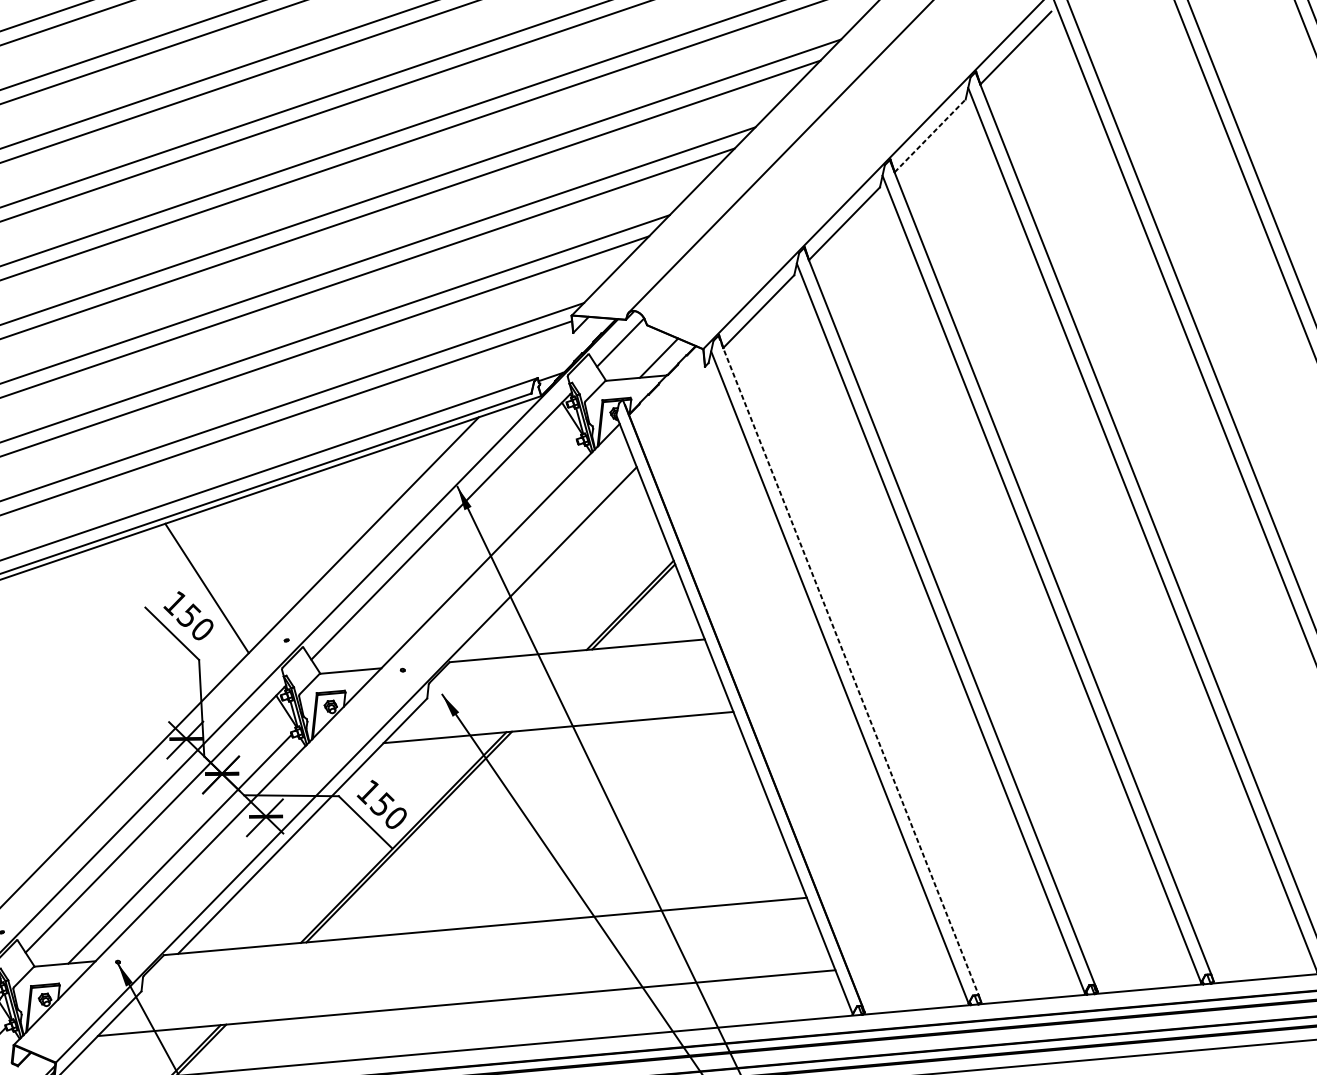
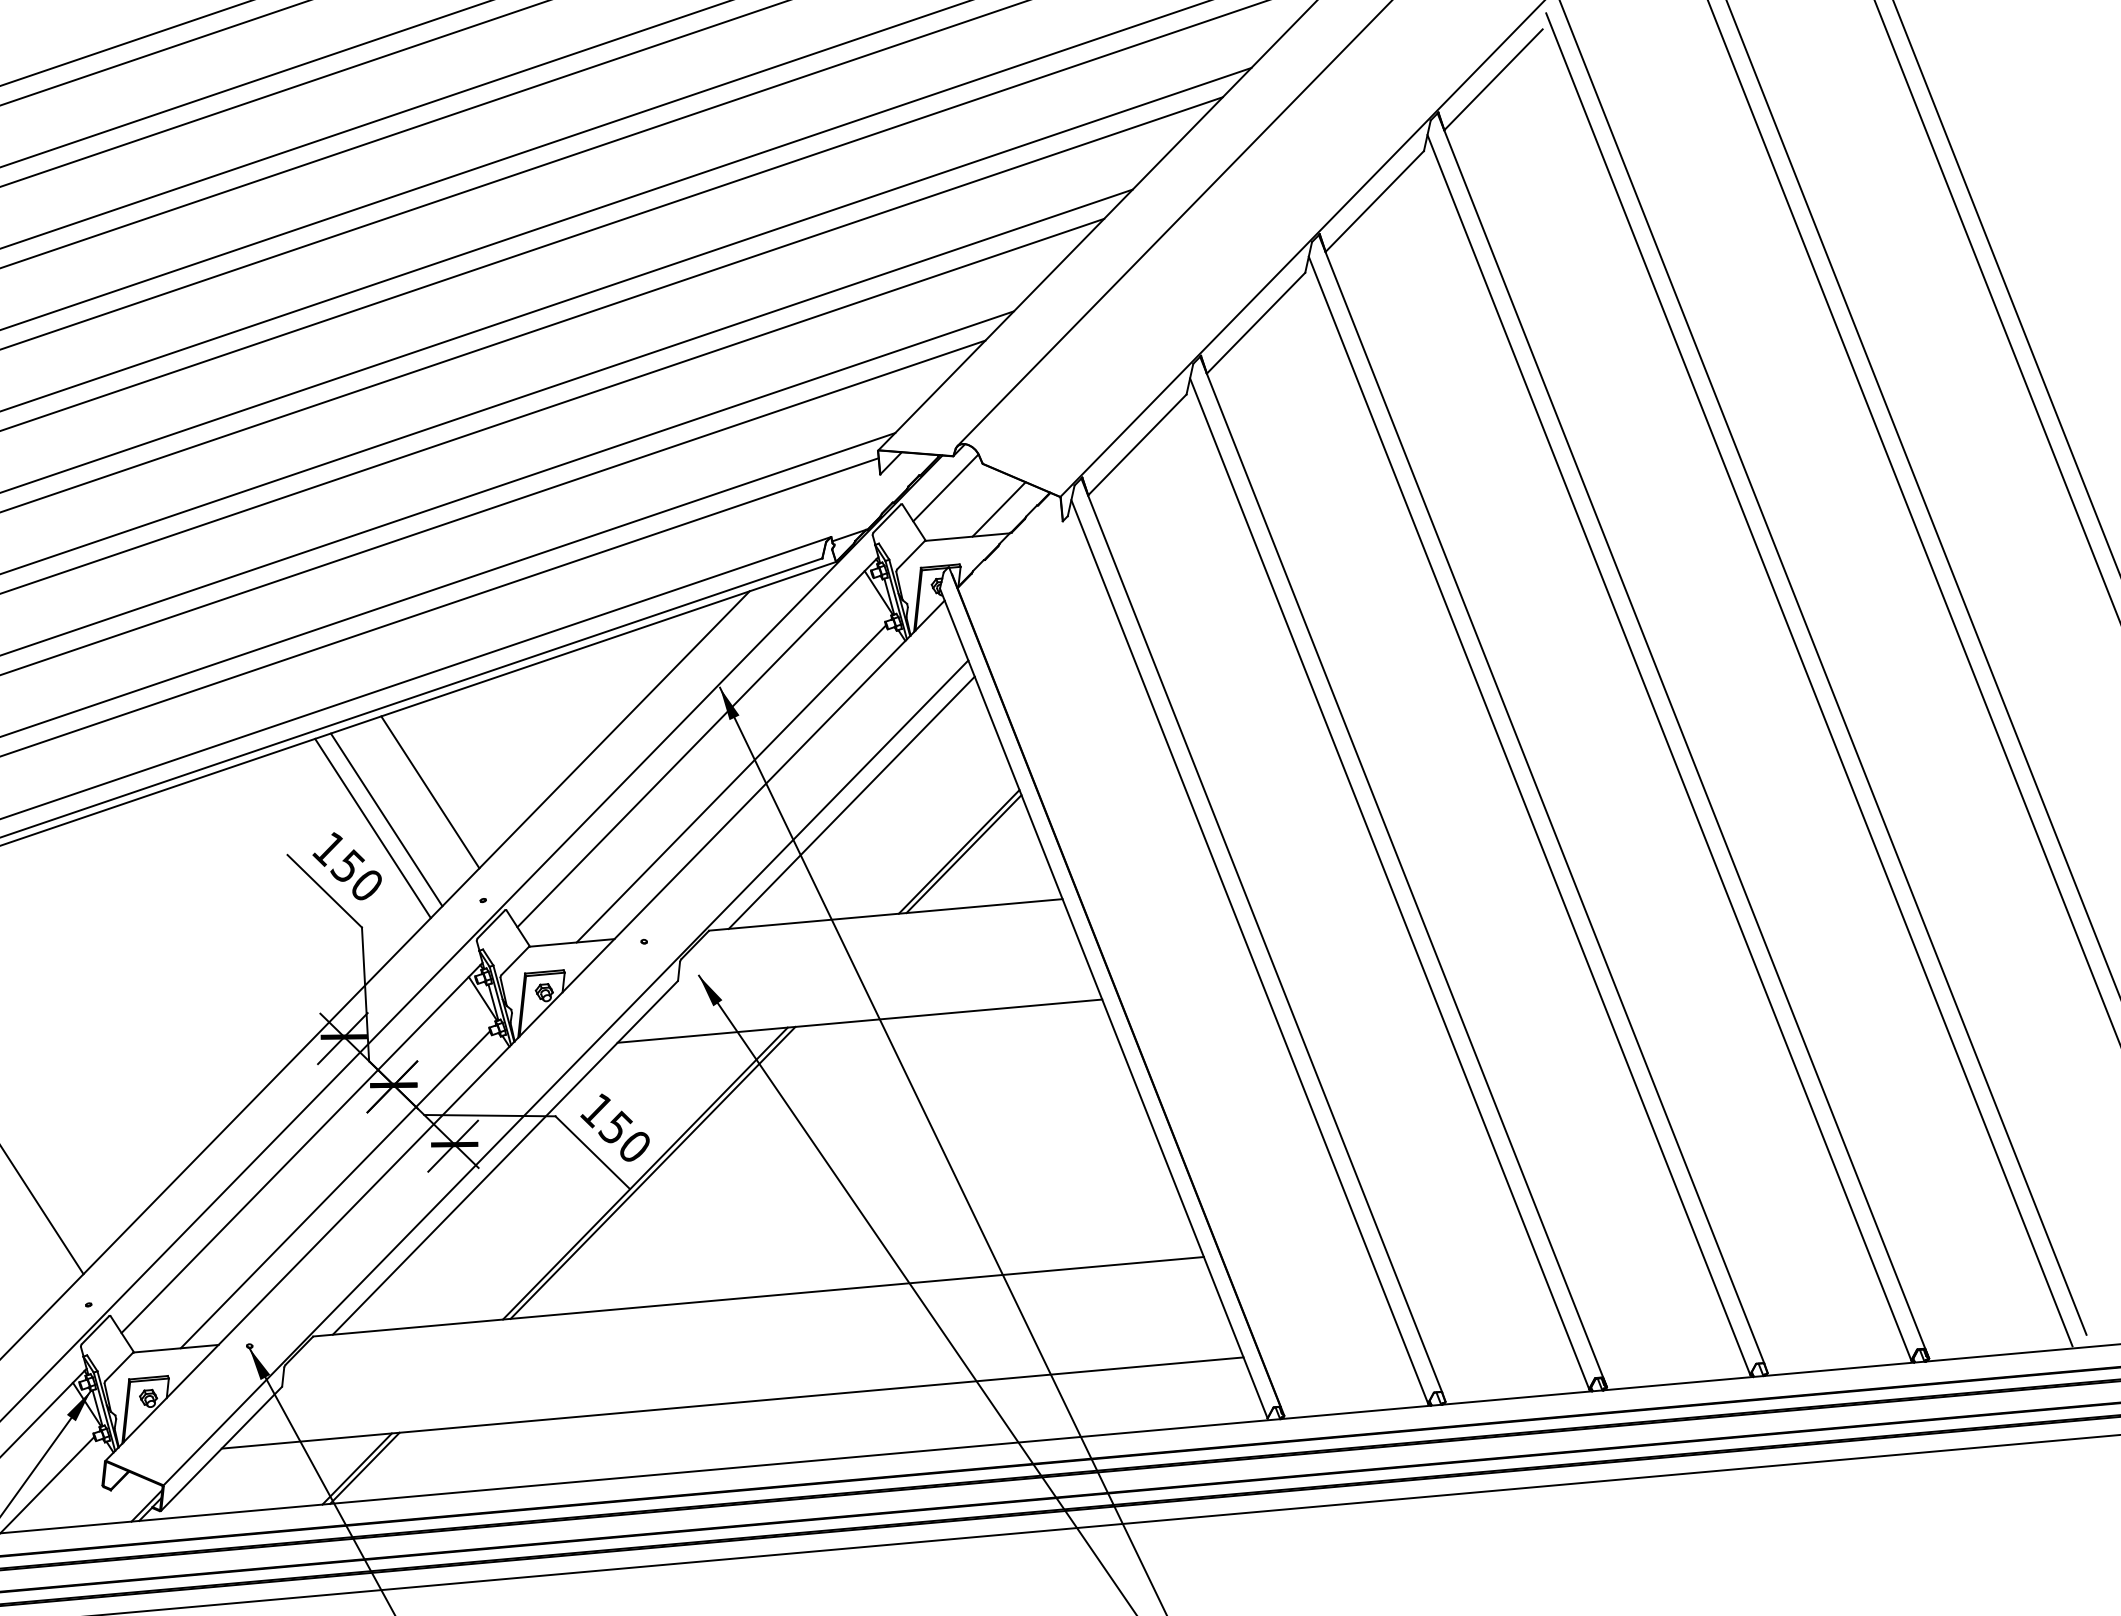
line: (930, 135) -> (1375, 201), dashed -> solid
line: (465, 555) -> (731, 783), added
line: (248, 562) -> (430, 792), added
line: (552, 569) -> (851, 802), added
line: (216, 581) -> (386, 819), added
line: (848, 665) -> (1261, 935), dashed -> solid

